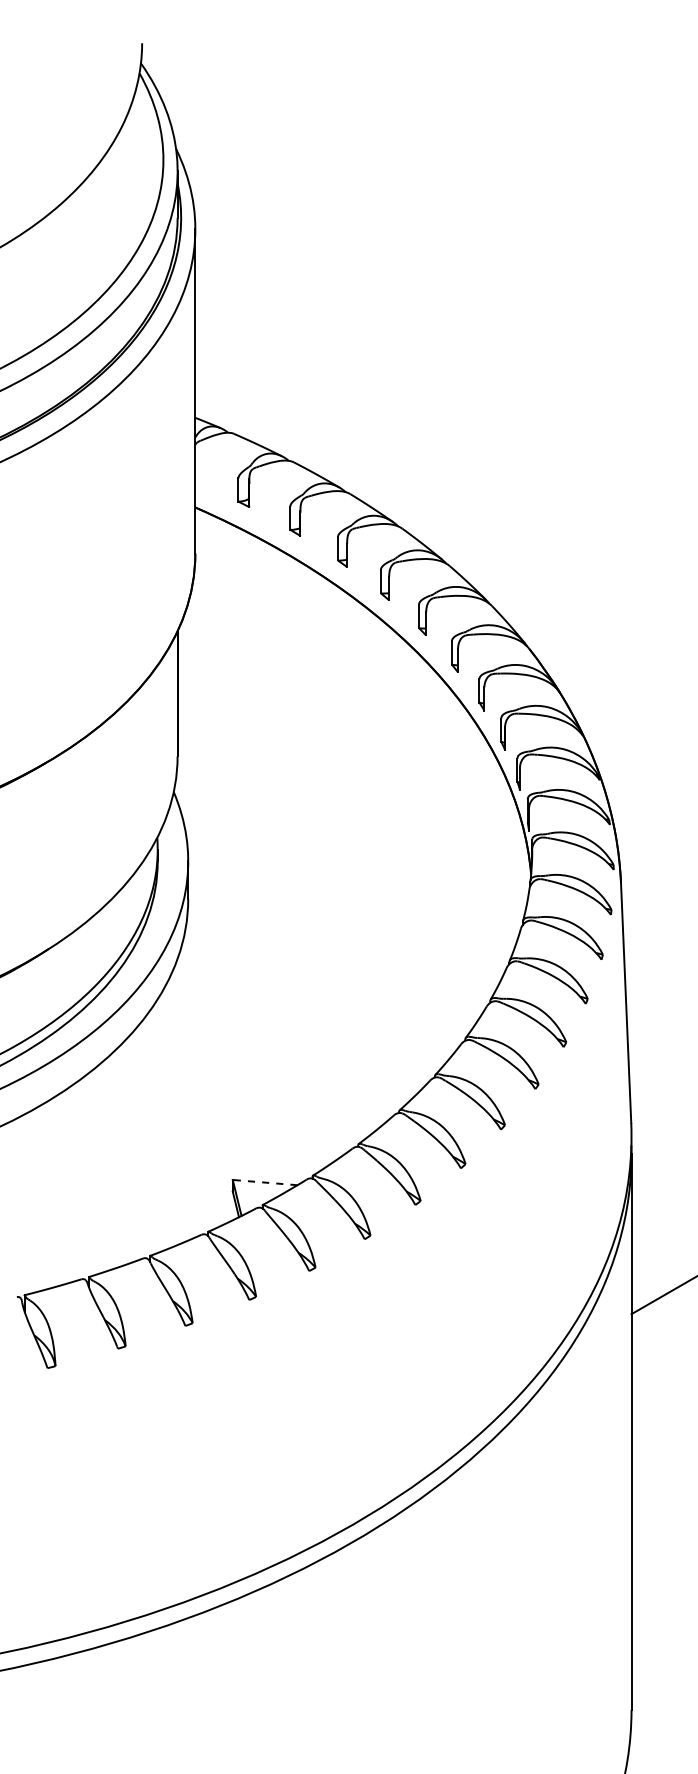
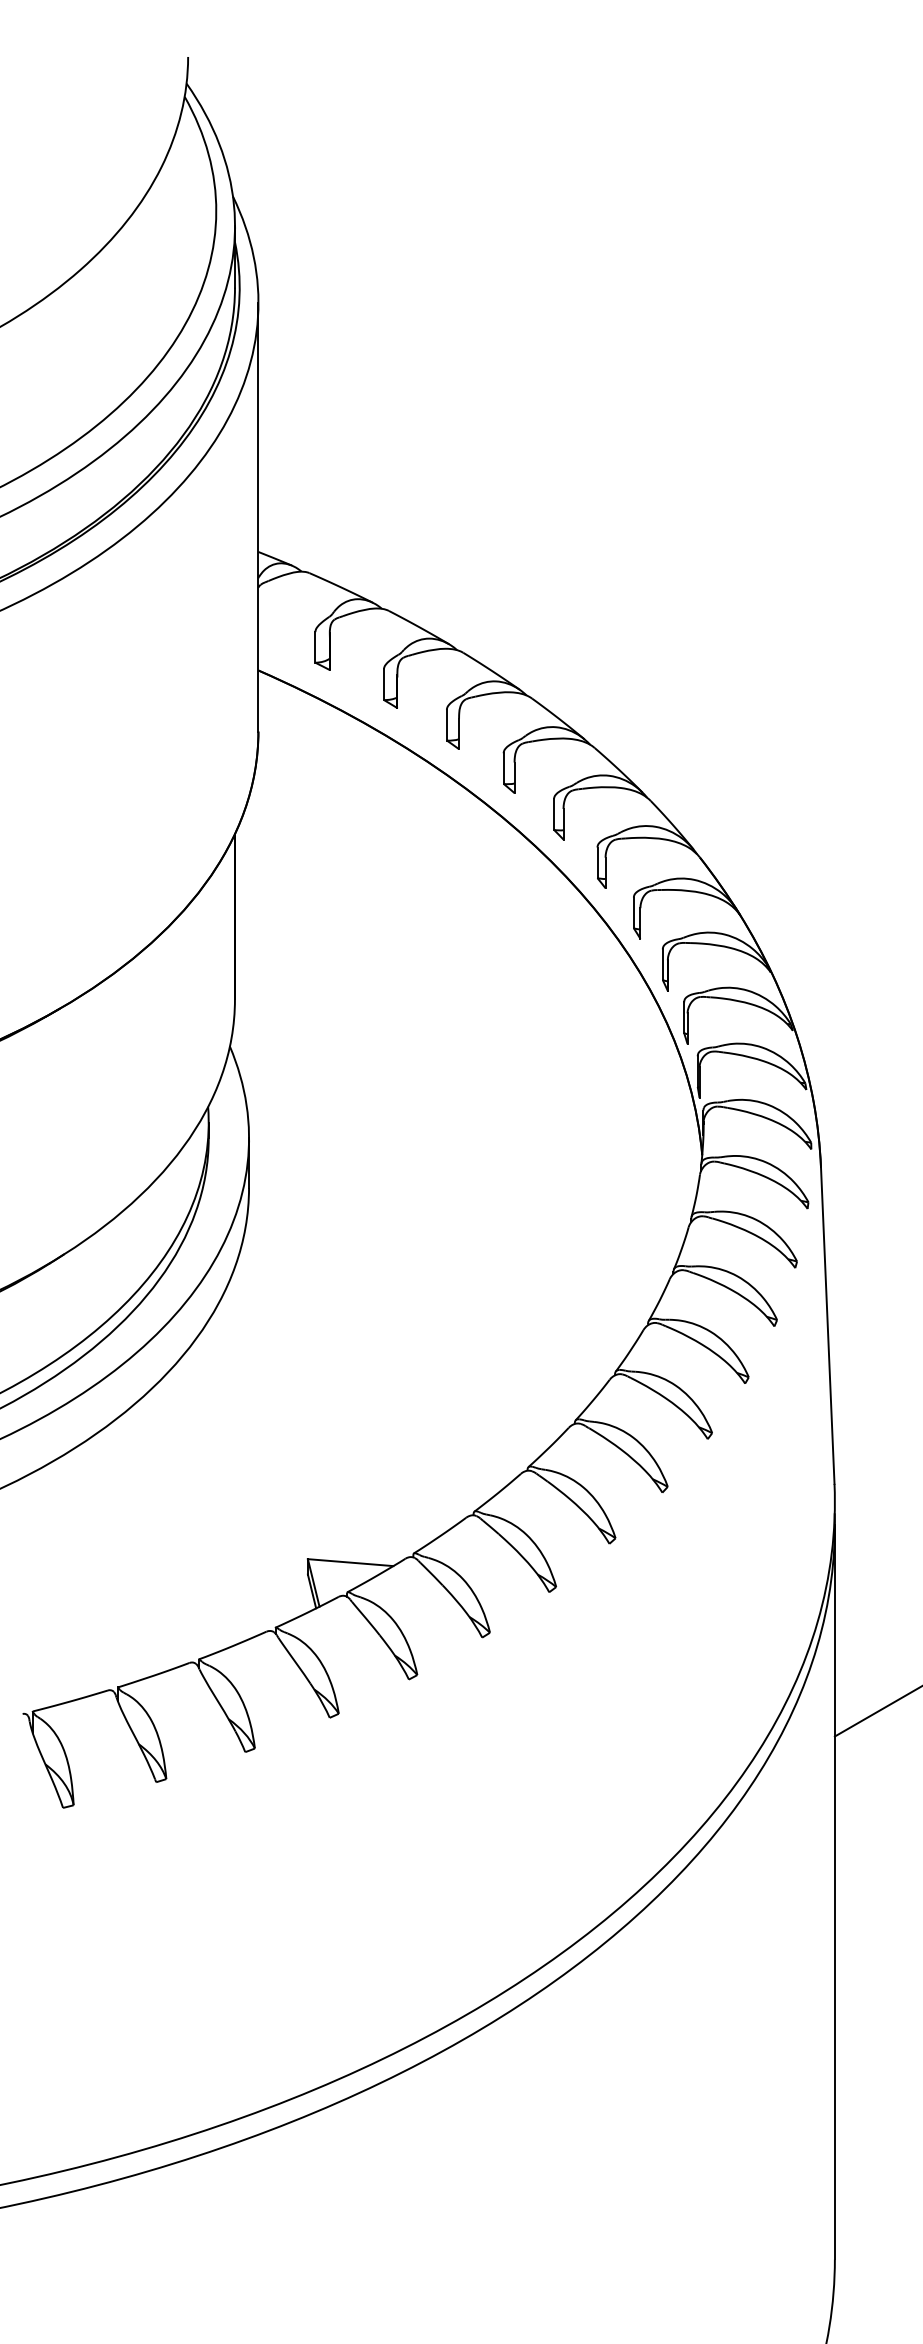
line: (265, 1182) -> (350, 1562), dashed -> solid

